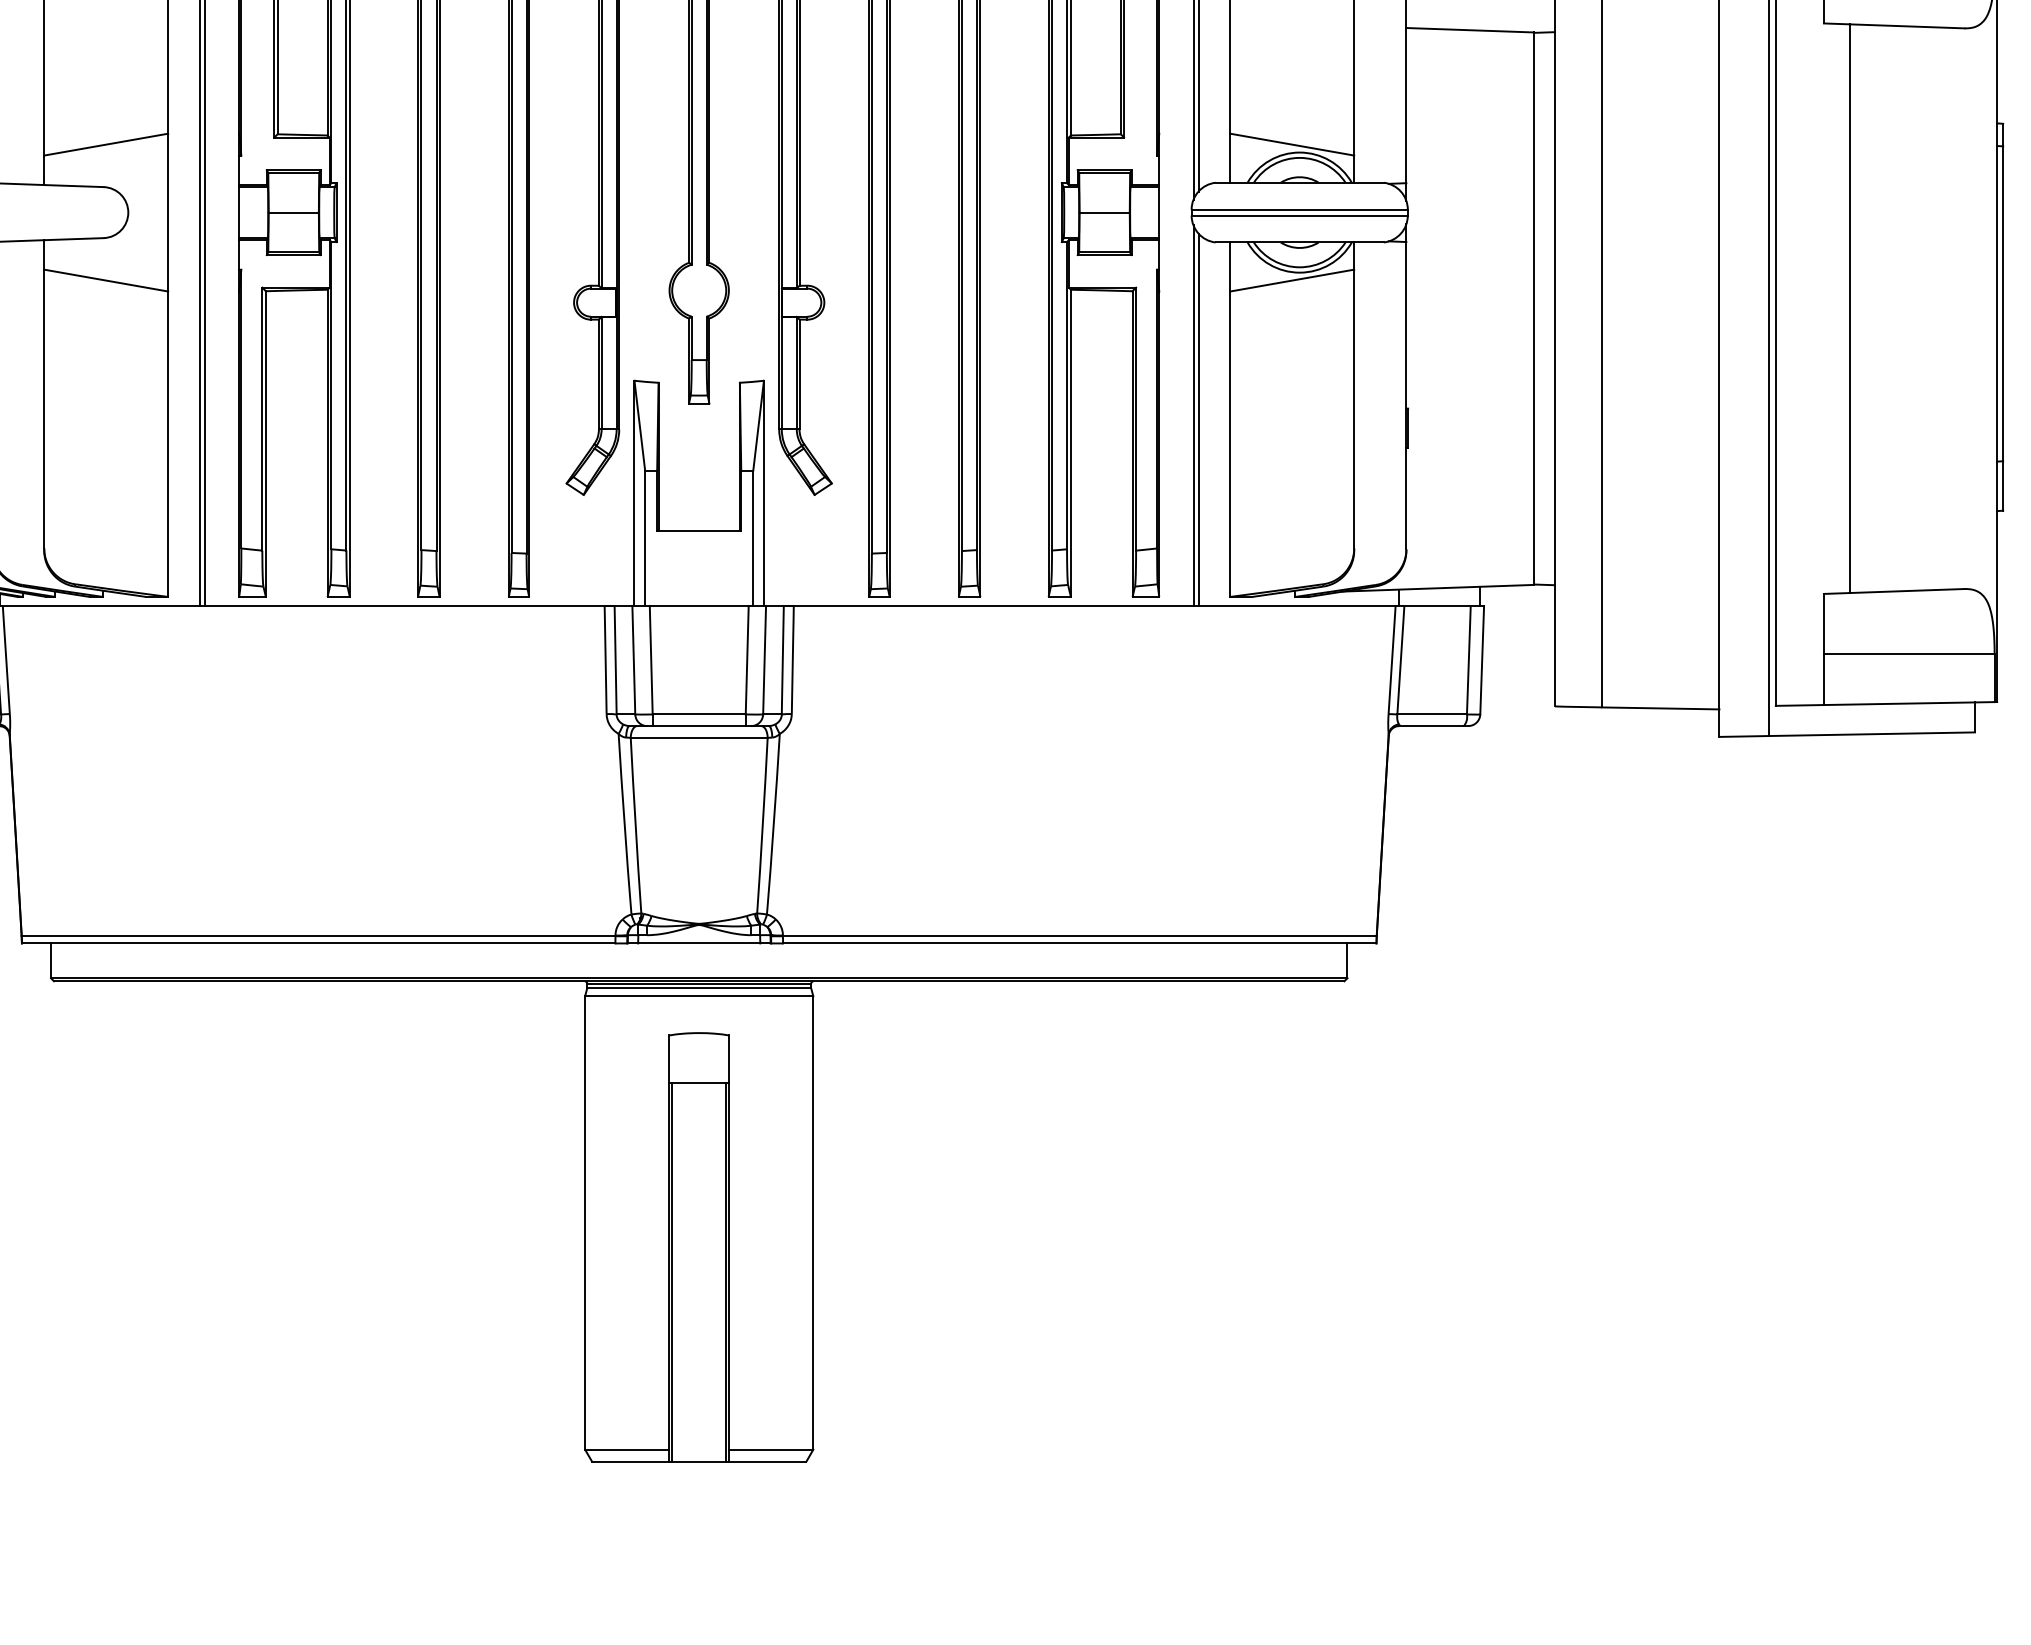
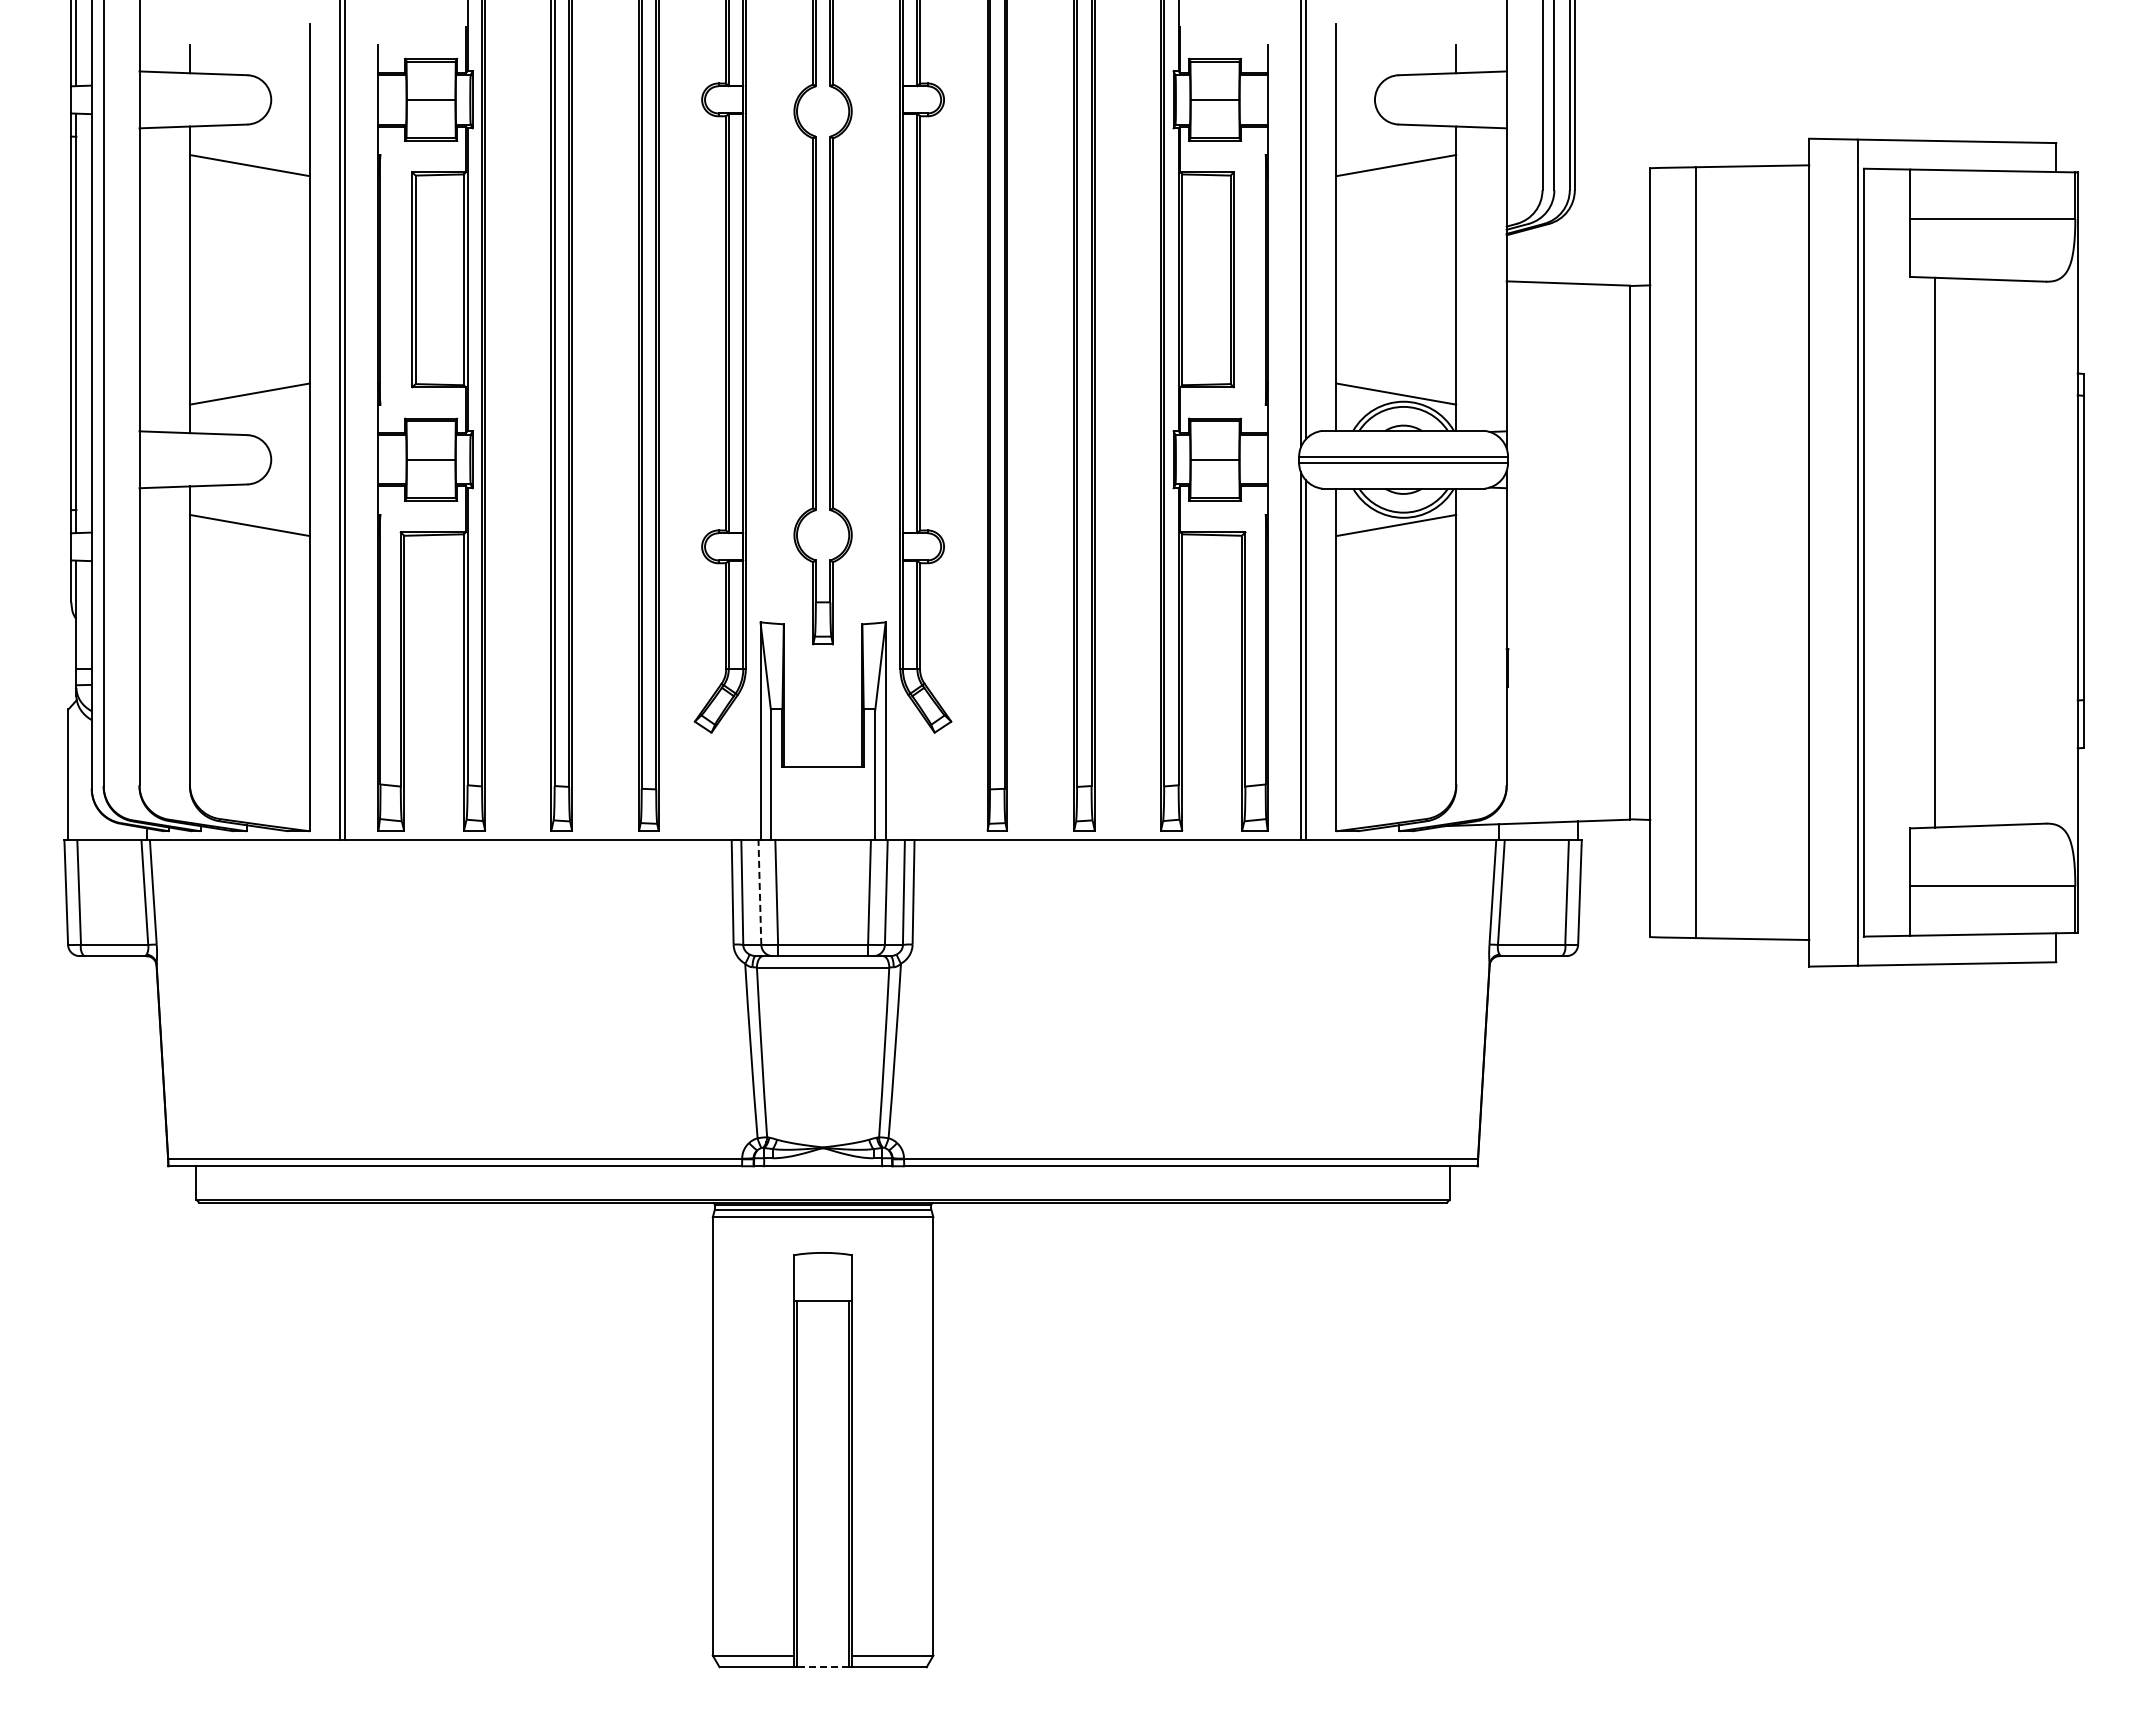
line: (633, 659) -> (759, 891), solid -> dashed
line: (698, 1461) -> (822, 1667), solid -> dashed

